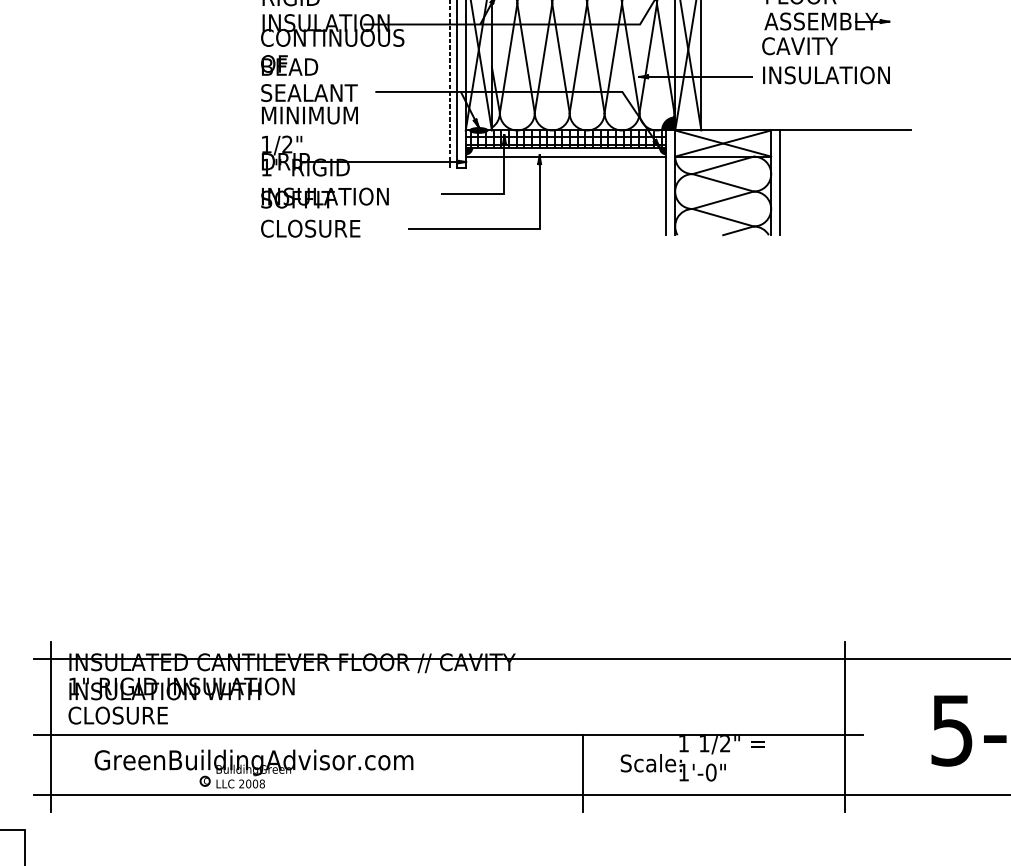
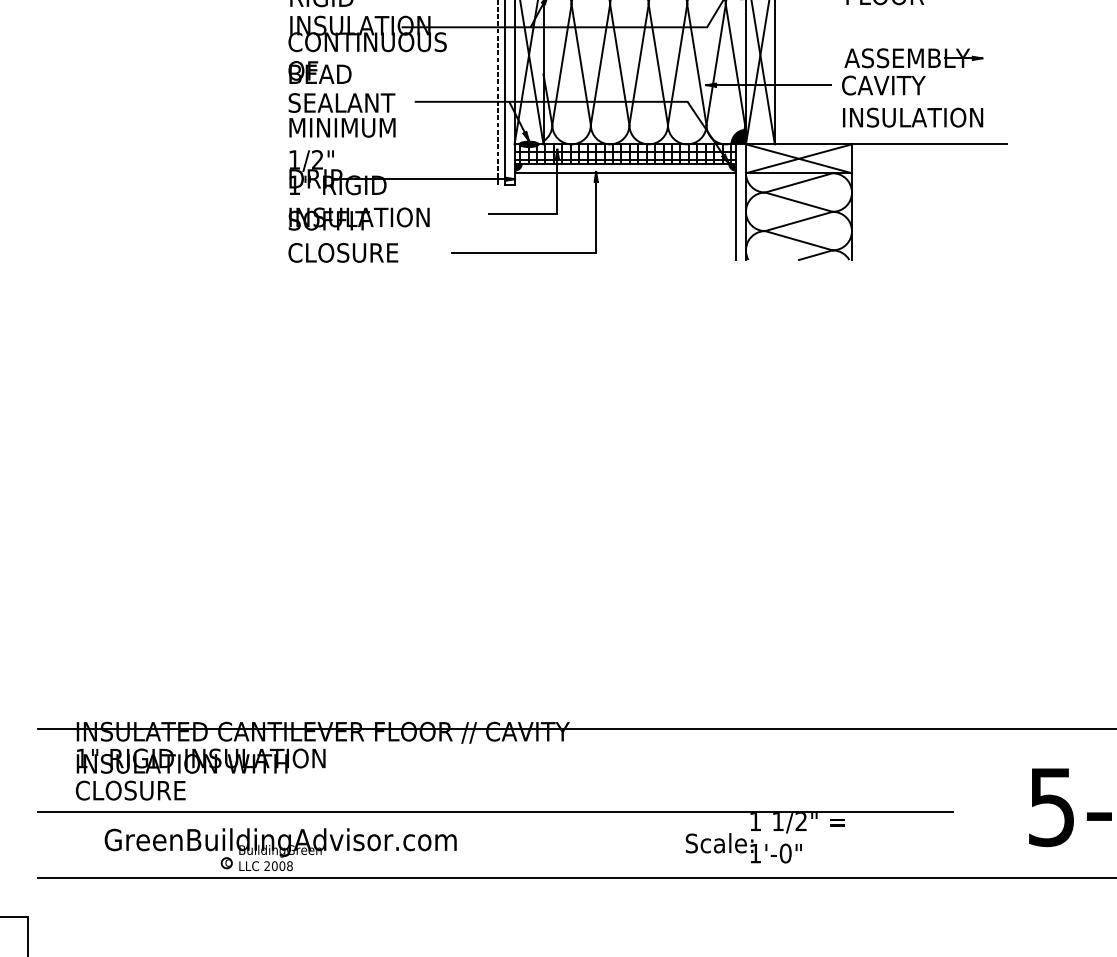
part: (826, 48) -> (913, 88), moved
line: (779, 182) -> (861, 201), removed
line: (51, 726) -> (57, 802), removed
line: (845, 726) -> (934, 802), removed
line: (583, 773) -> (644, 854), removed

